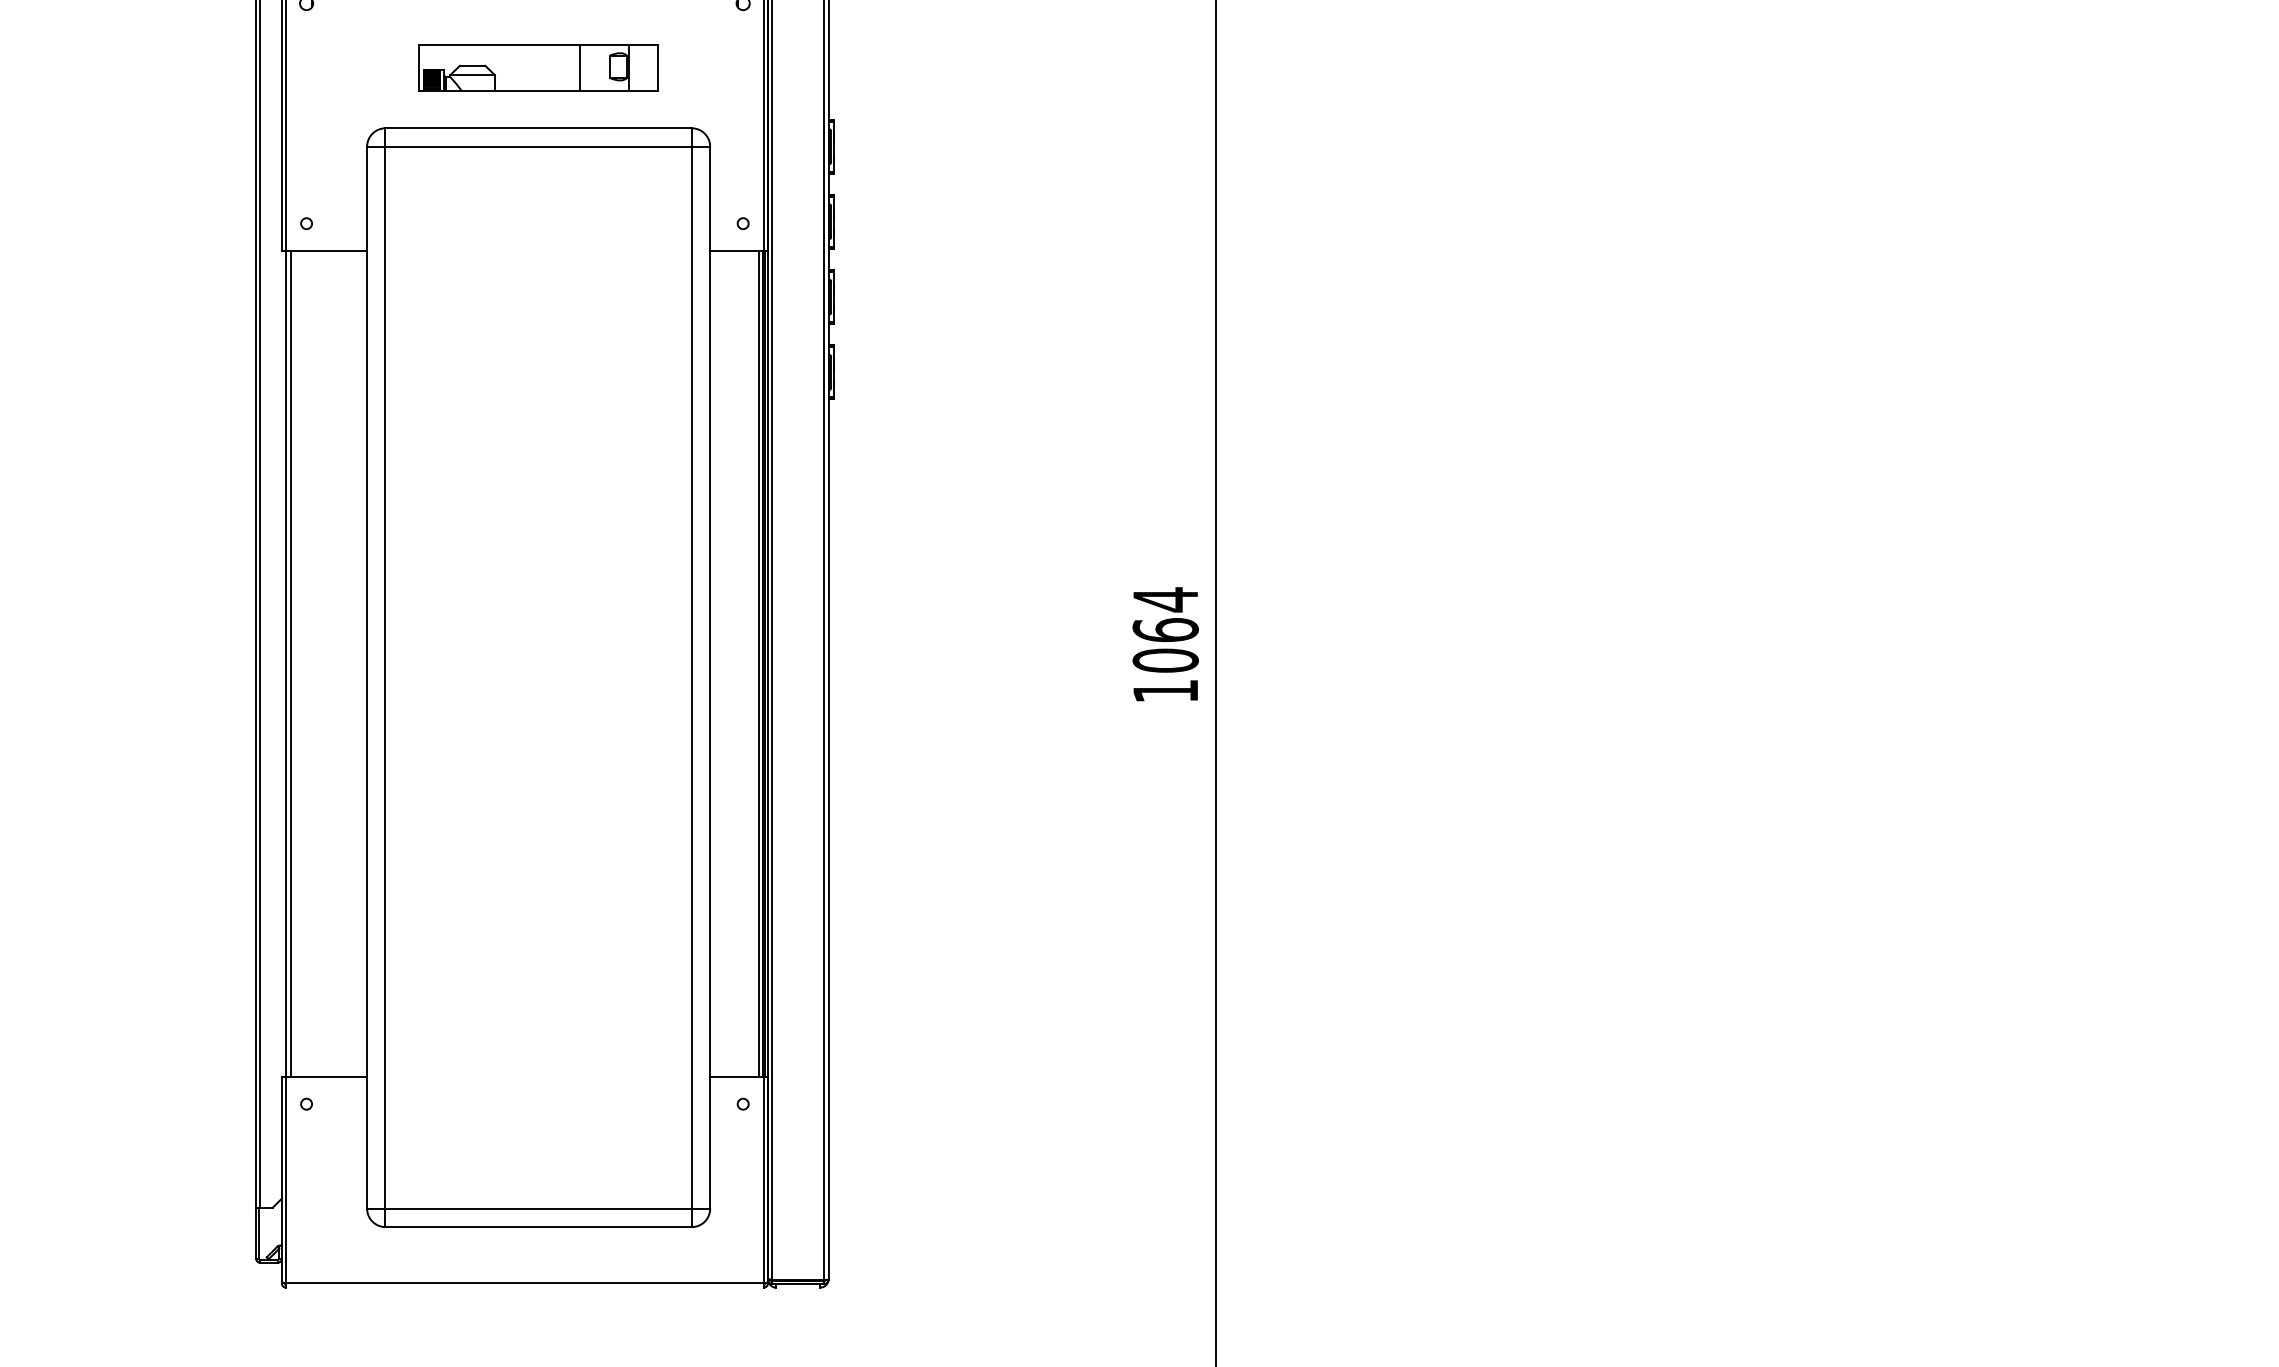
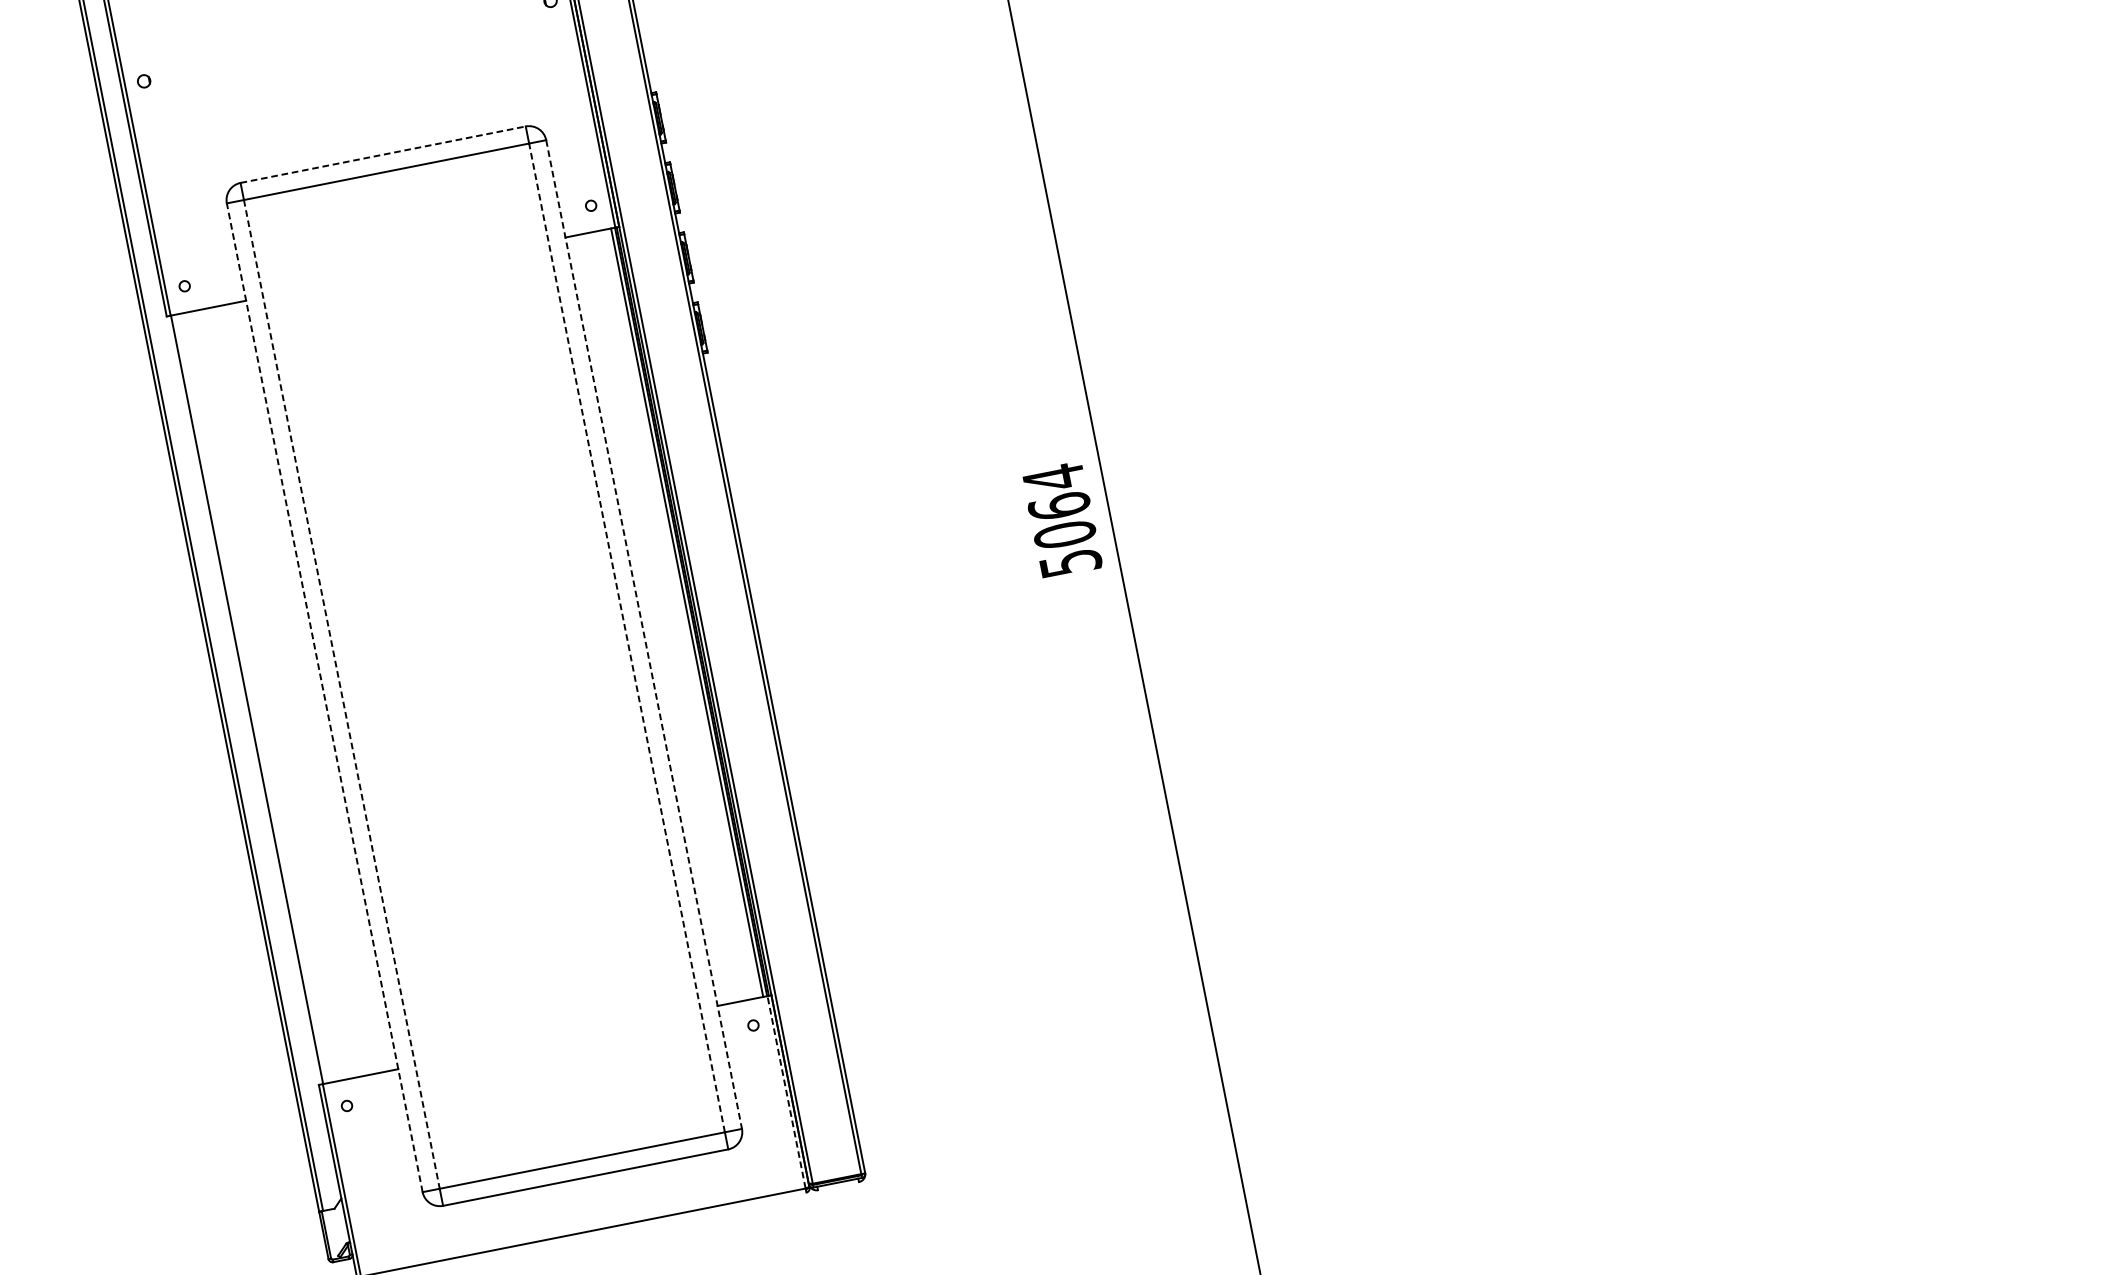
part: (538, 67) -> (371, 98), removed
line: (539, 128) -> (383, 154), solid -> dashed
line: (290, 663) -> (250, 698), removed
line: (367, 677) -> (325, 697), solid -> dashed
line: (691, 677) -> (626, 637), solid -> dashed
line: (385, 678) -> (342, 695), solid -> dashed
line: (710, 678) -> (644, 635), solid -> dashed
text: (1165, 691) -> (1070, 563), 1064 -> 5064
line: (763, 1179) -> (786, 1091), solid -> dashed

